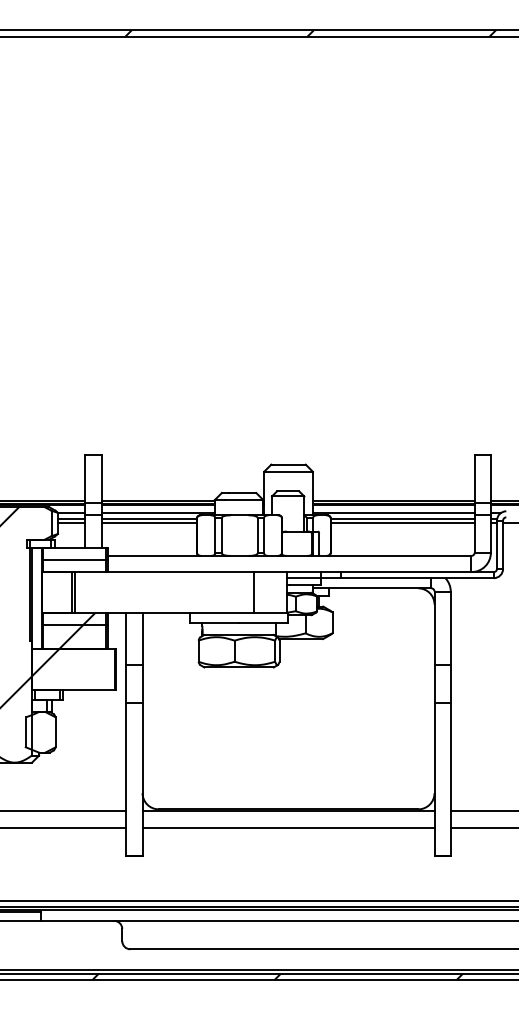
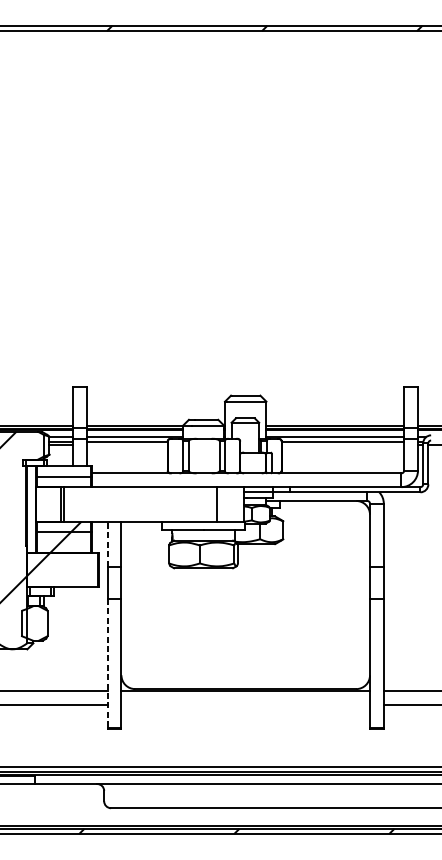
line: (148, 522) -> (126, 444), removed
line: (402, 522) -> (342, 444), removed
line: (126, 638) -> (107, 543), solid -> dashed
line: (126, 780) -> (107, 664), solid -> dashed
line: (288, 827) -> (245, 704), removed

